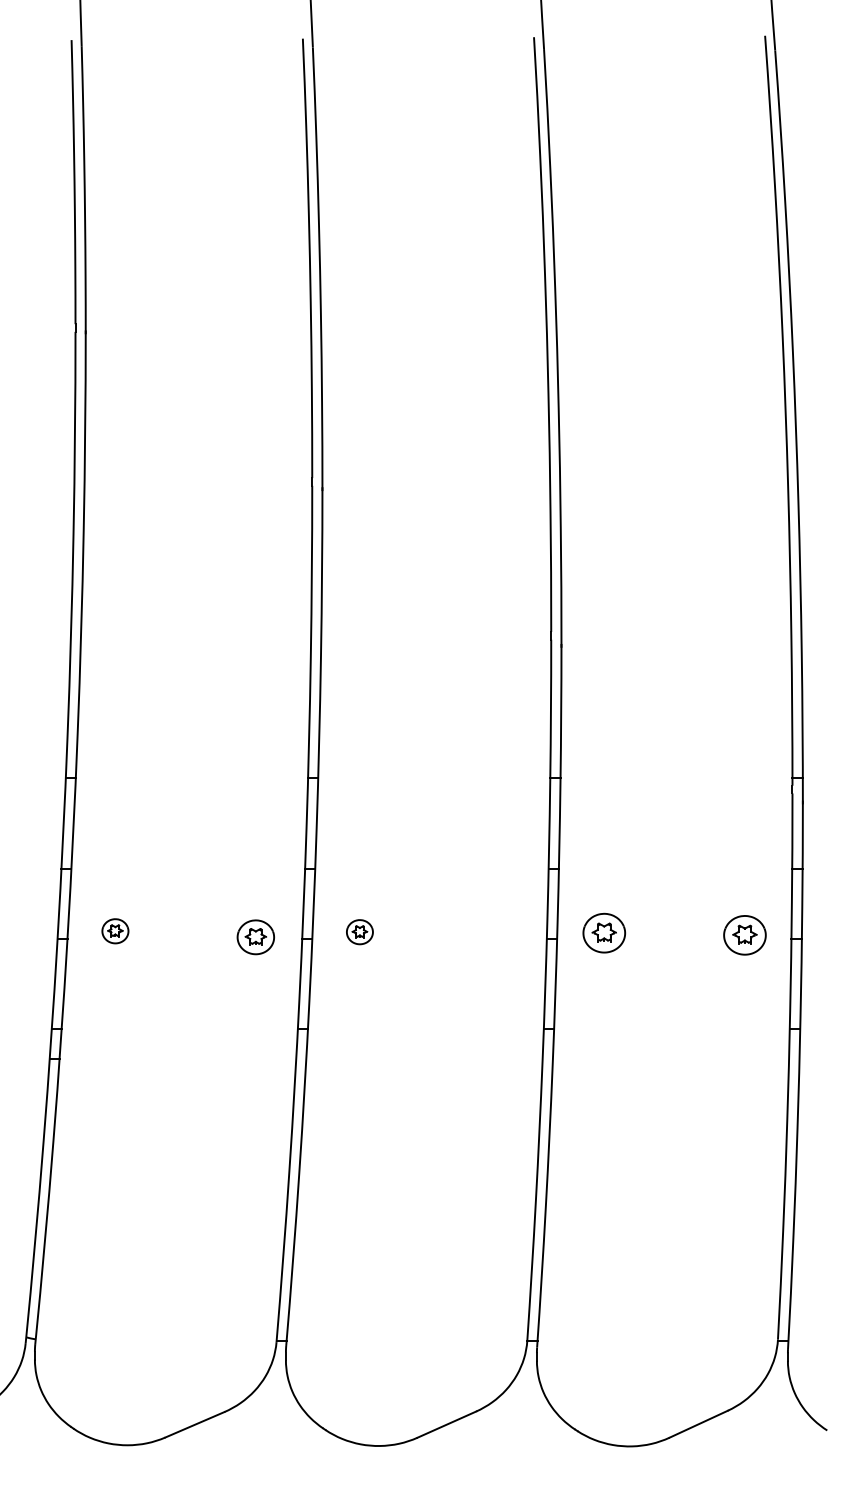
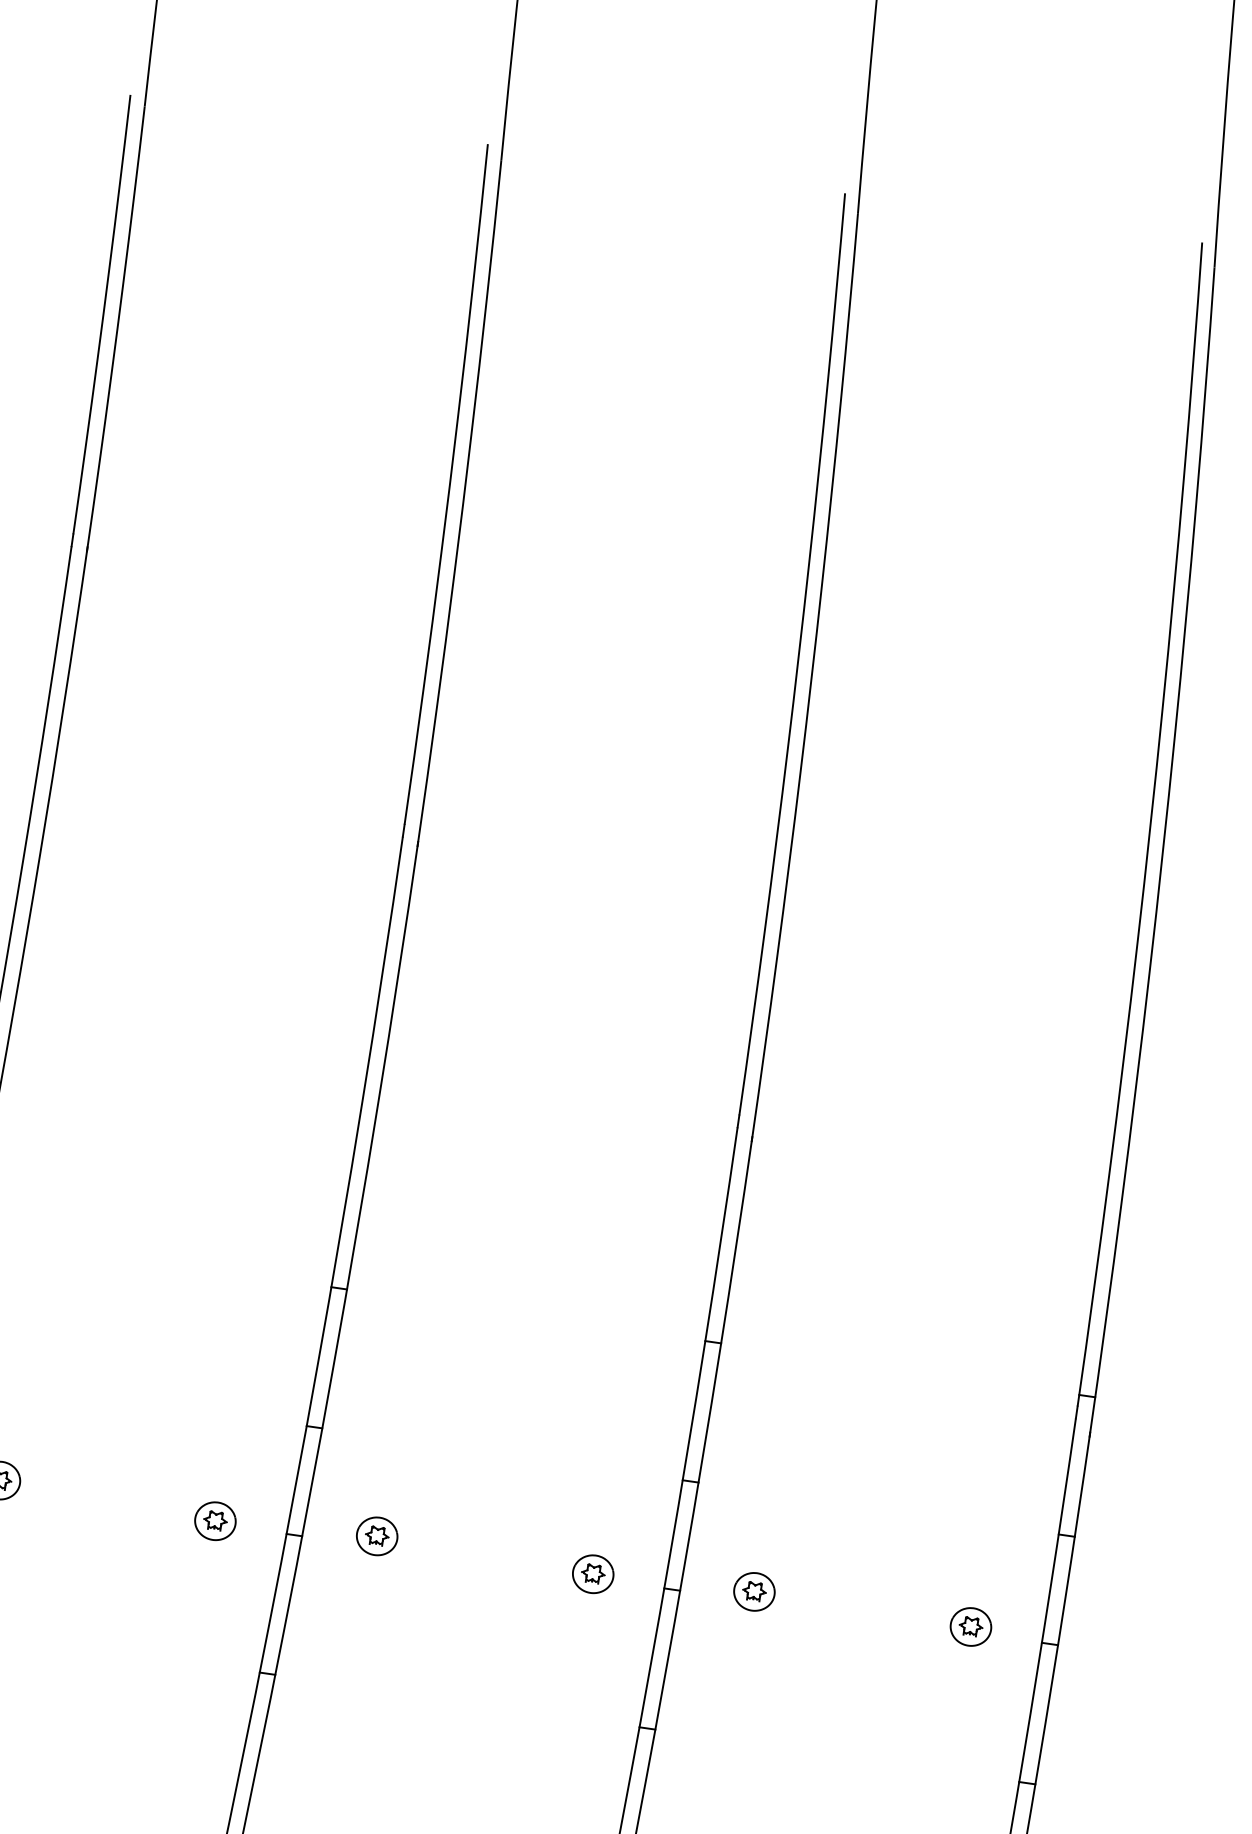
part: (604, 932) -> (754, 1591), size x0.62
part: (744, 935) -> (970, 1627), size x0.62
part: (500, 936) -> (593, 1574), added
part: (255, 937) -> (214, 1521), size x0.71

